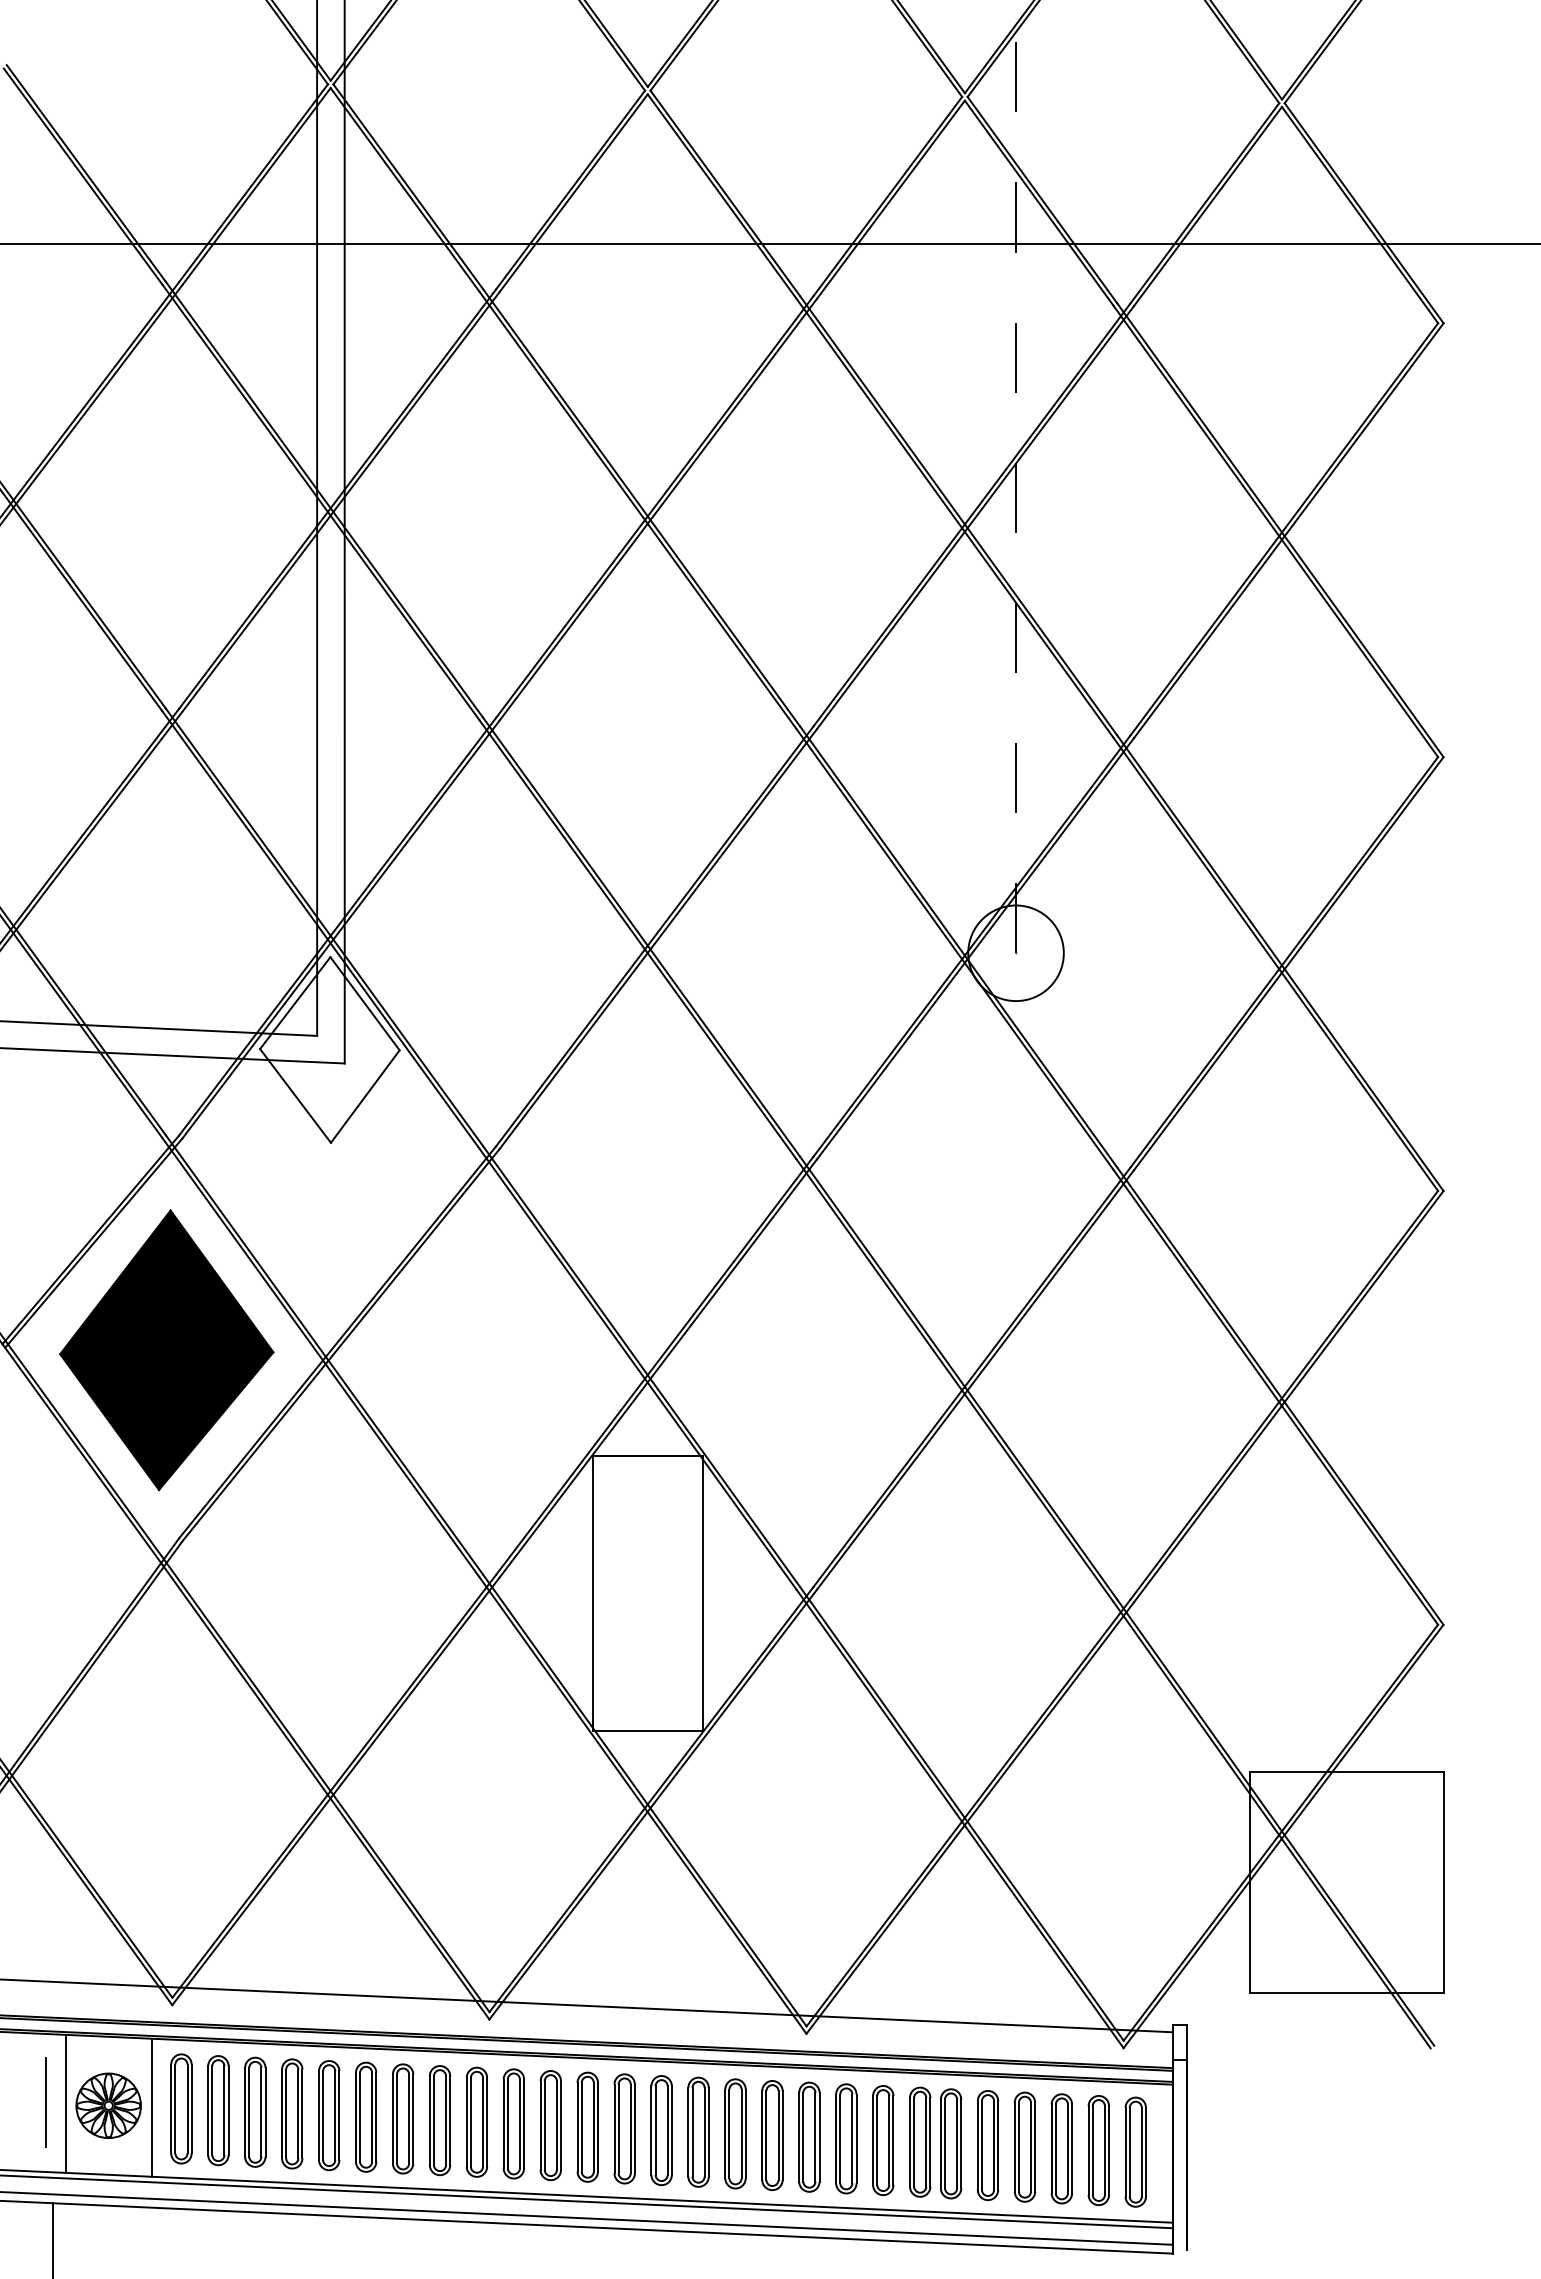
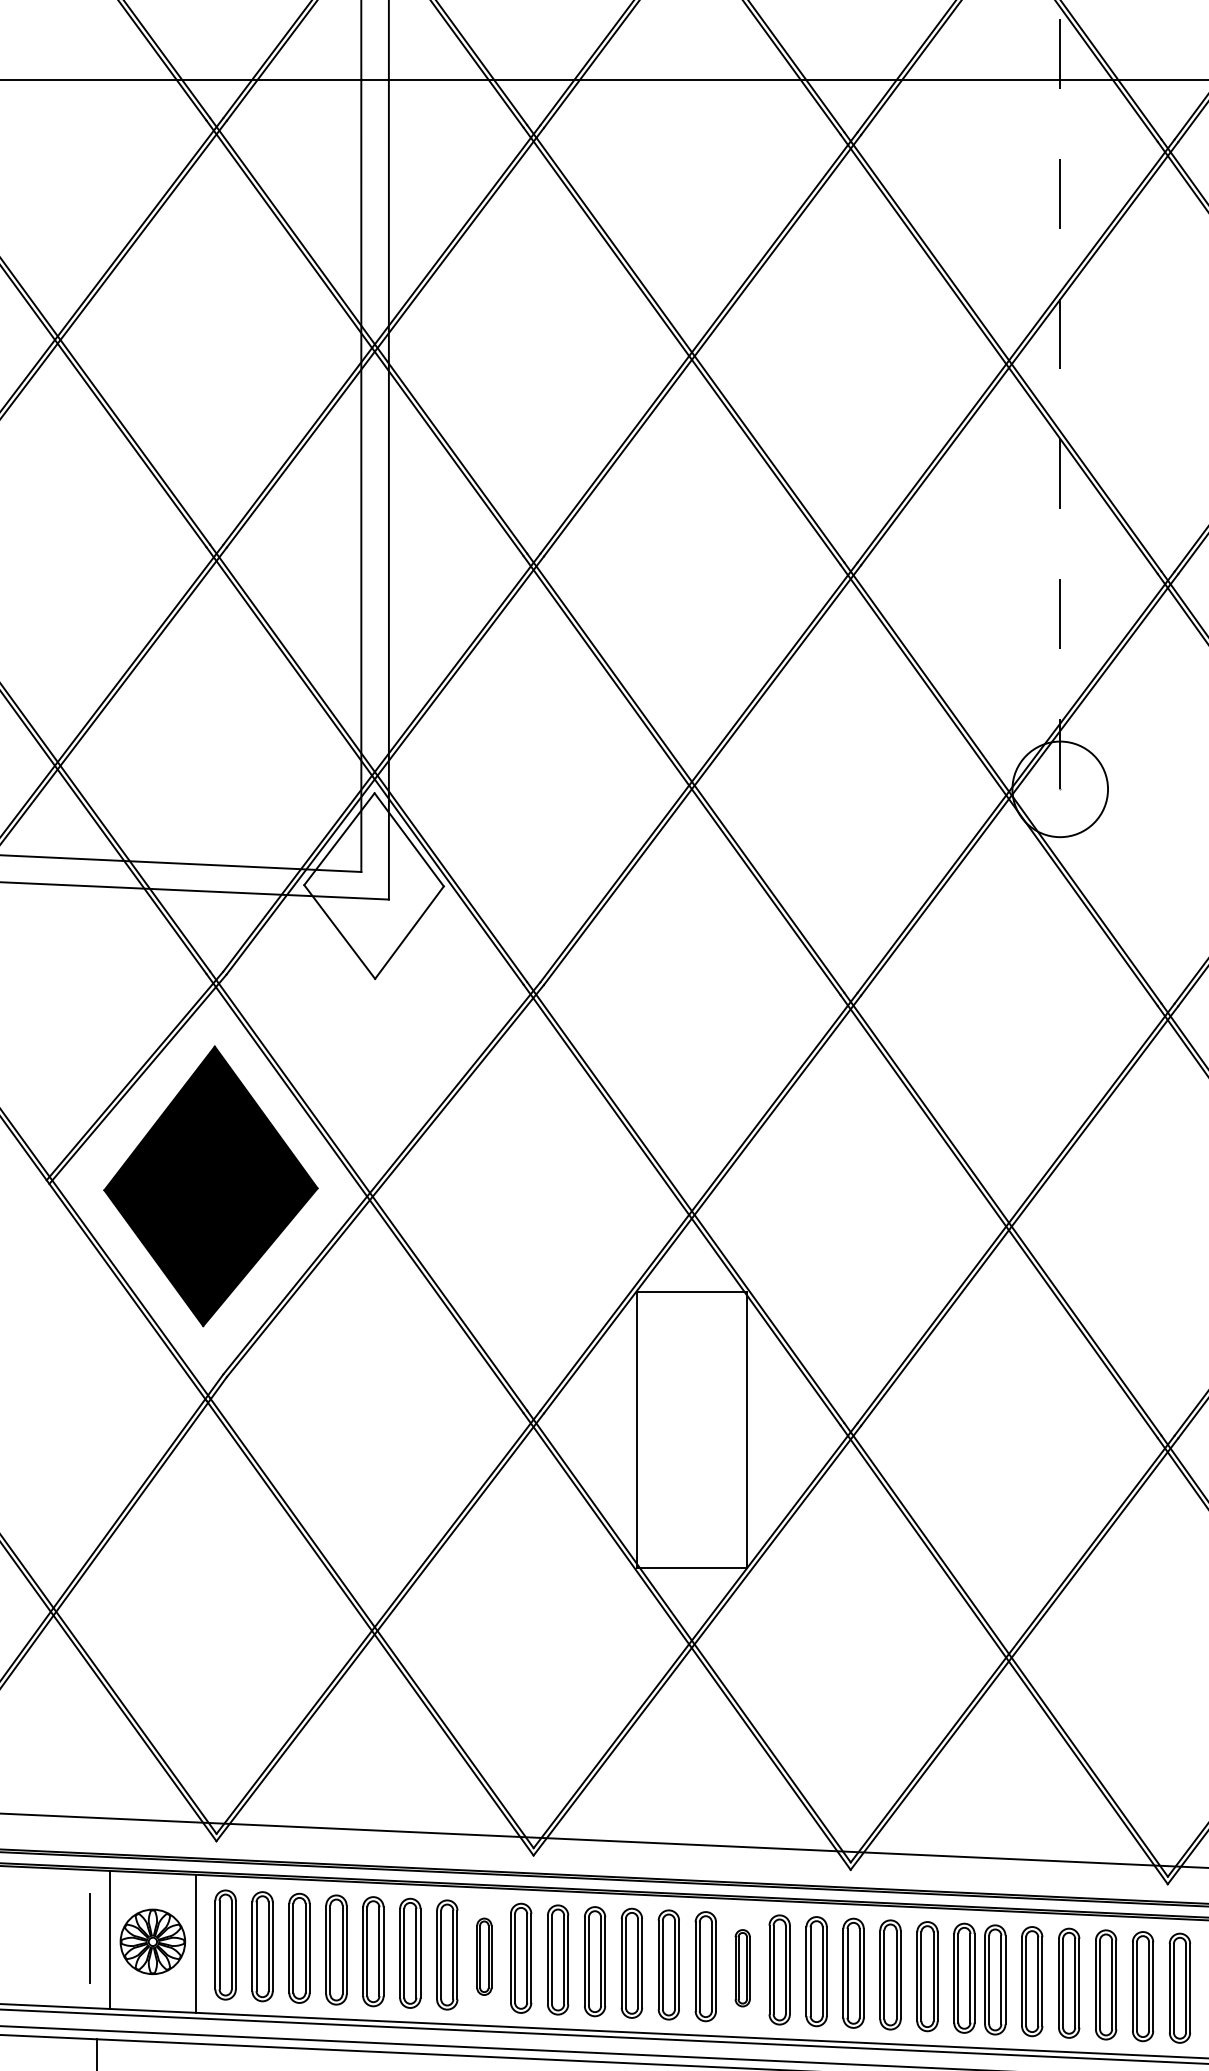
part: (440, 2120) -> (484, 1956), size x0.7
part: (698, 2131) -> (742, 1967), size x0.7

